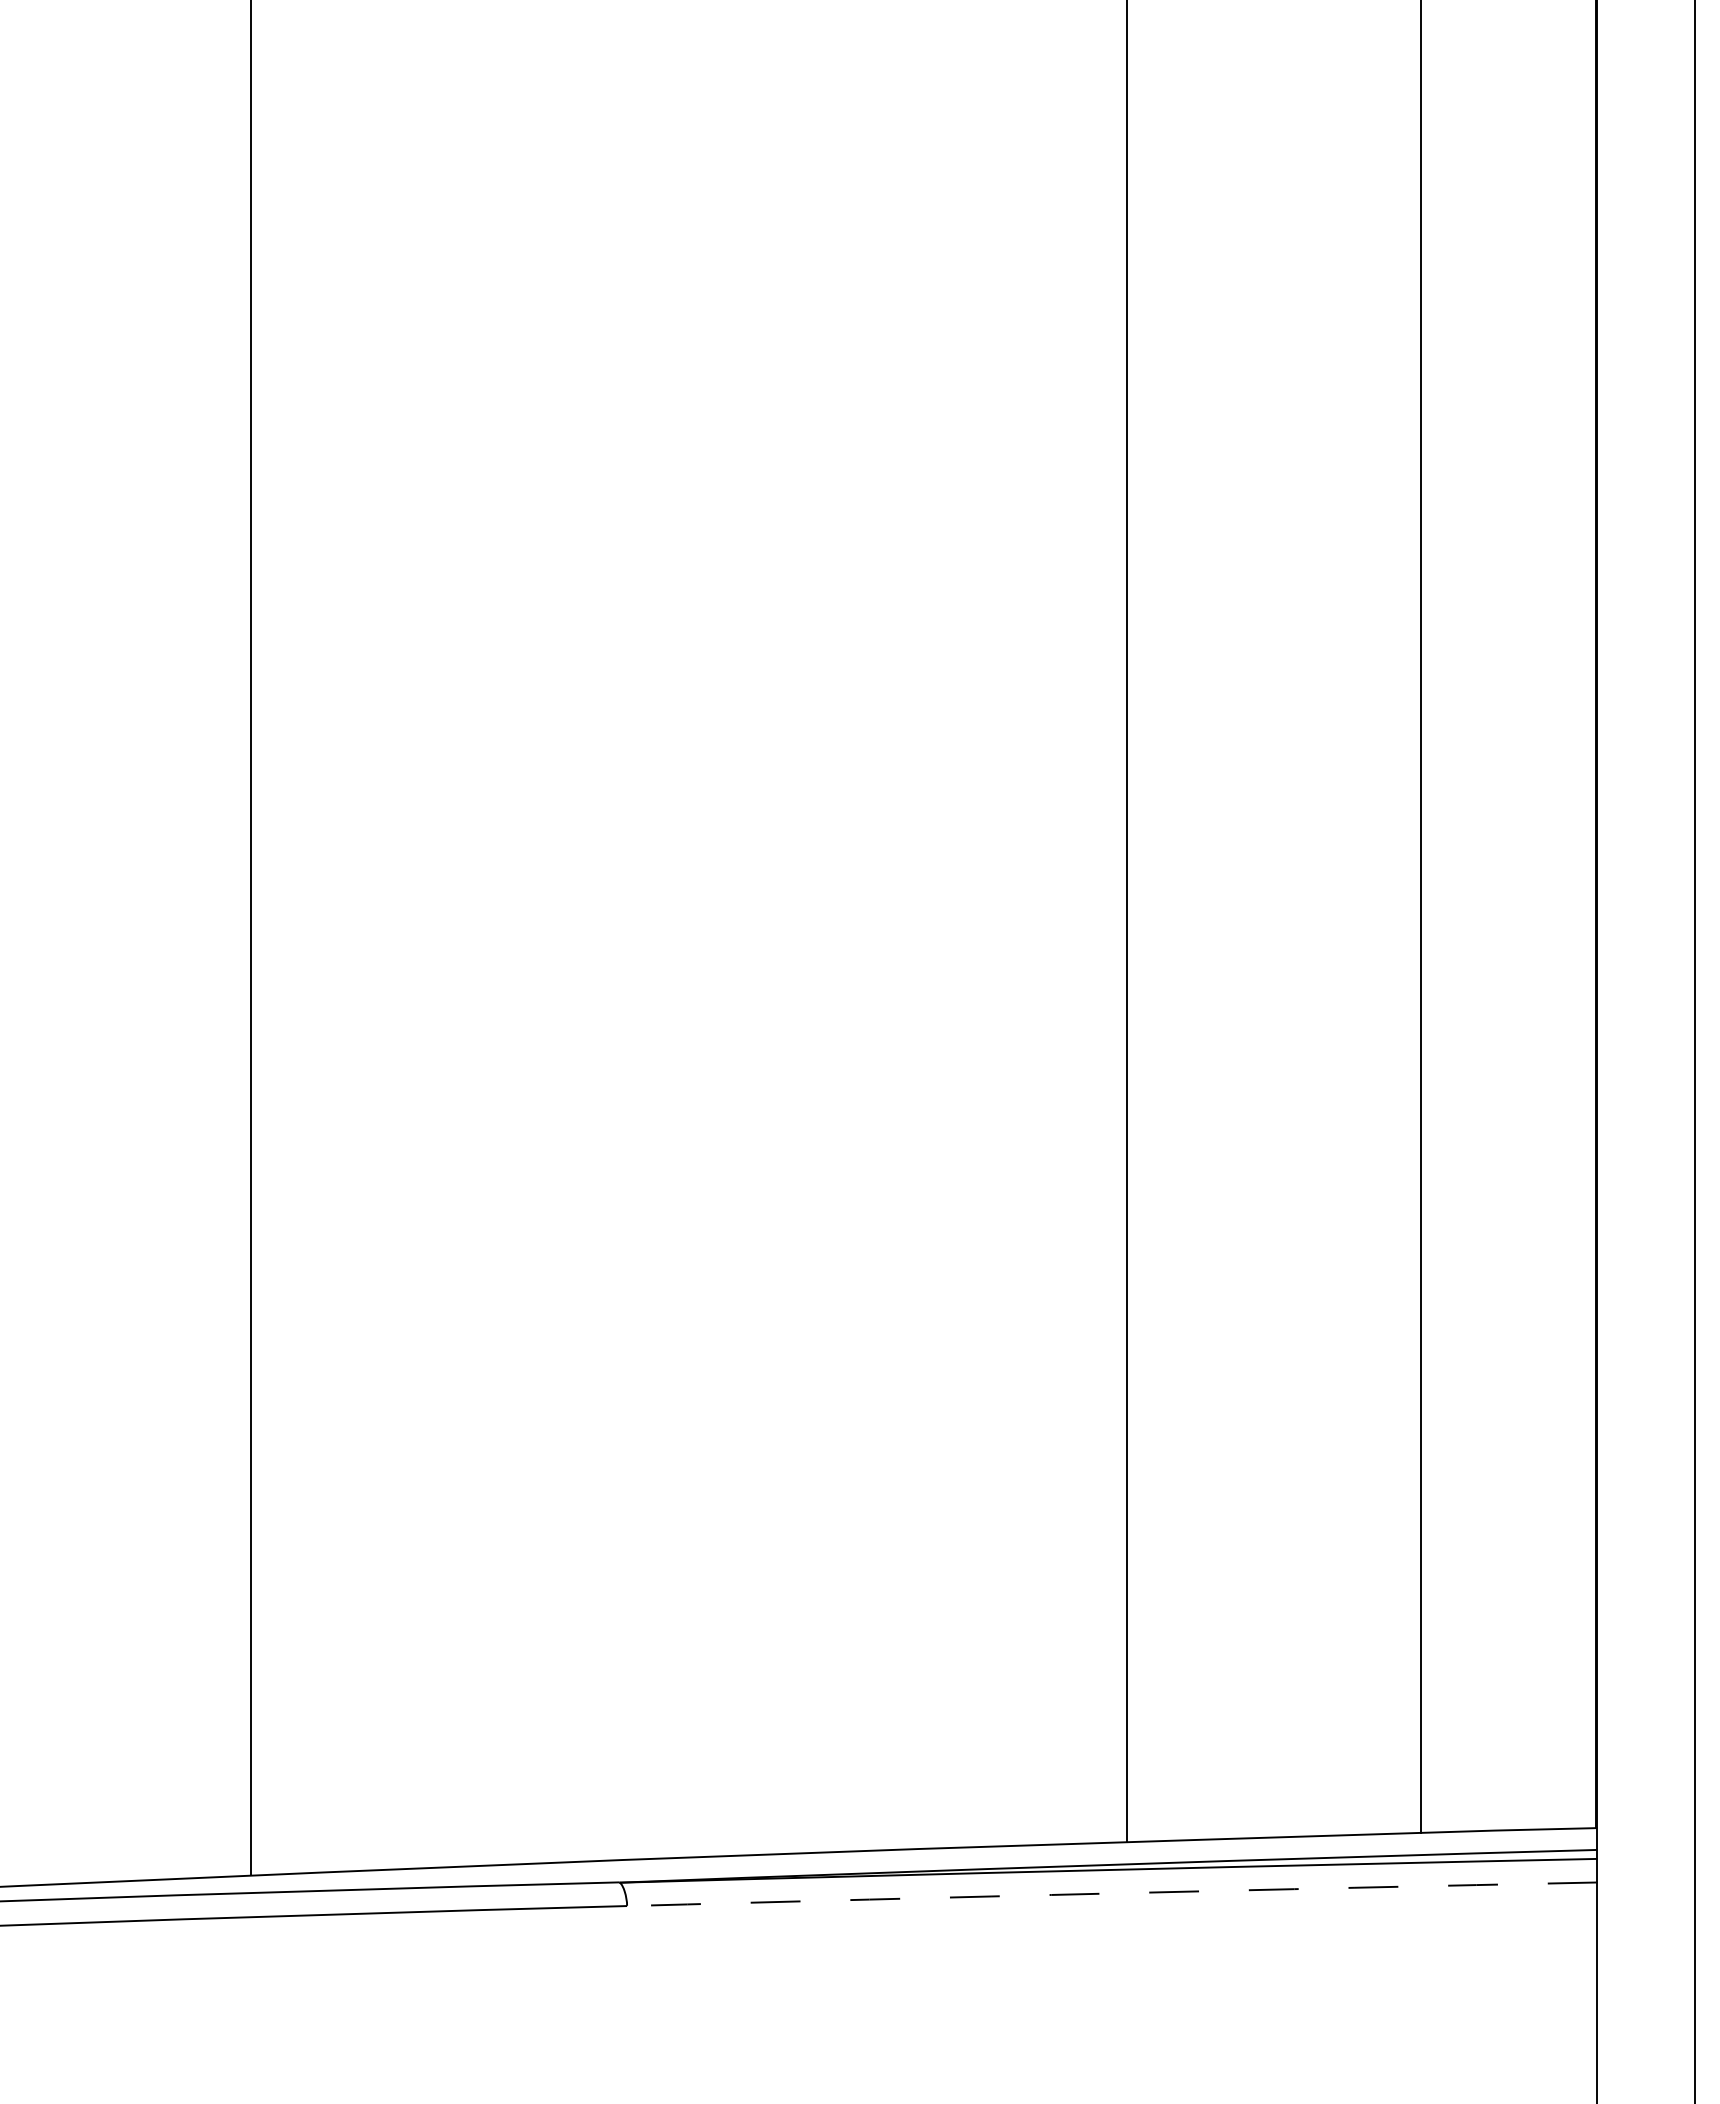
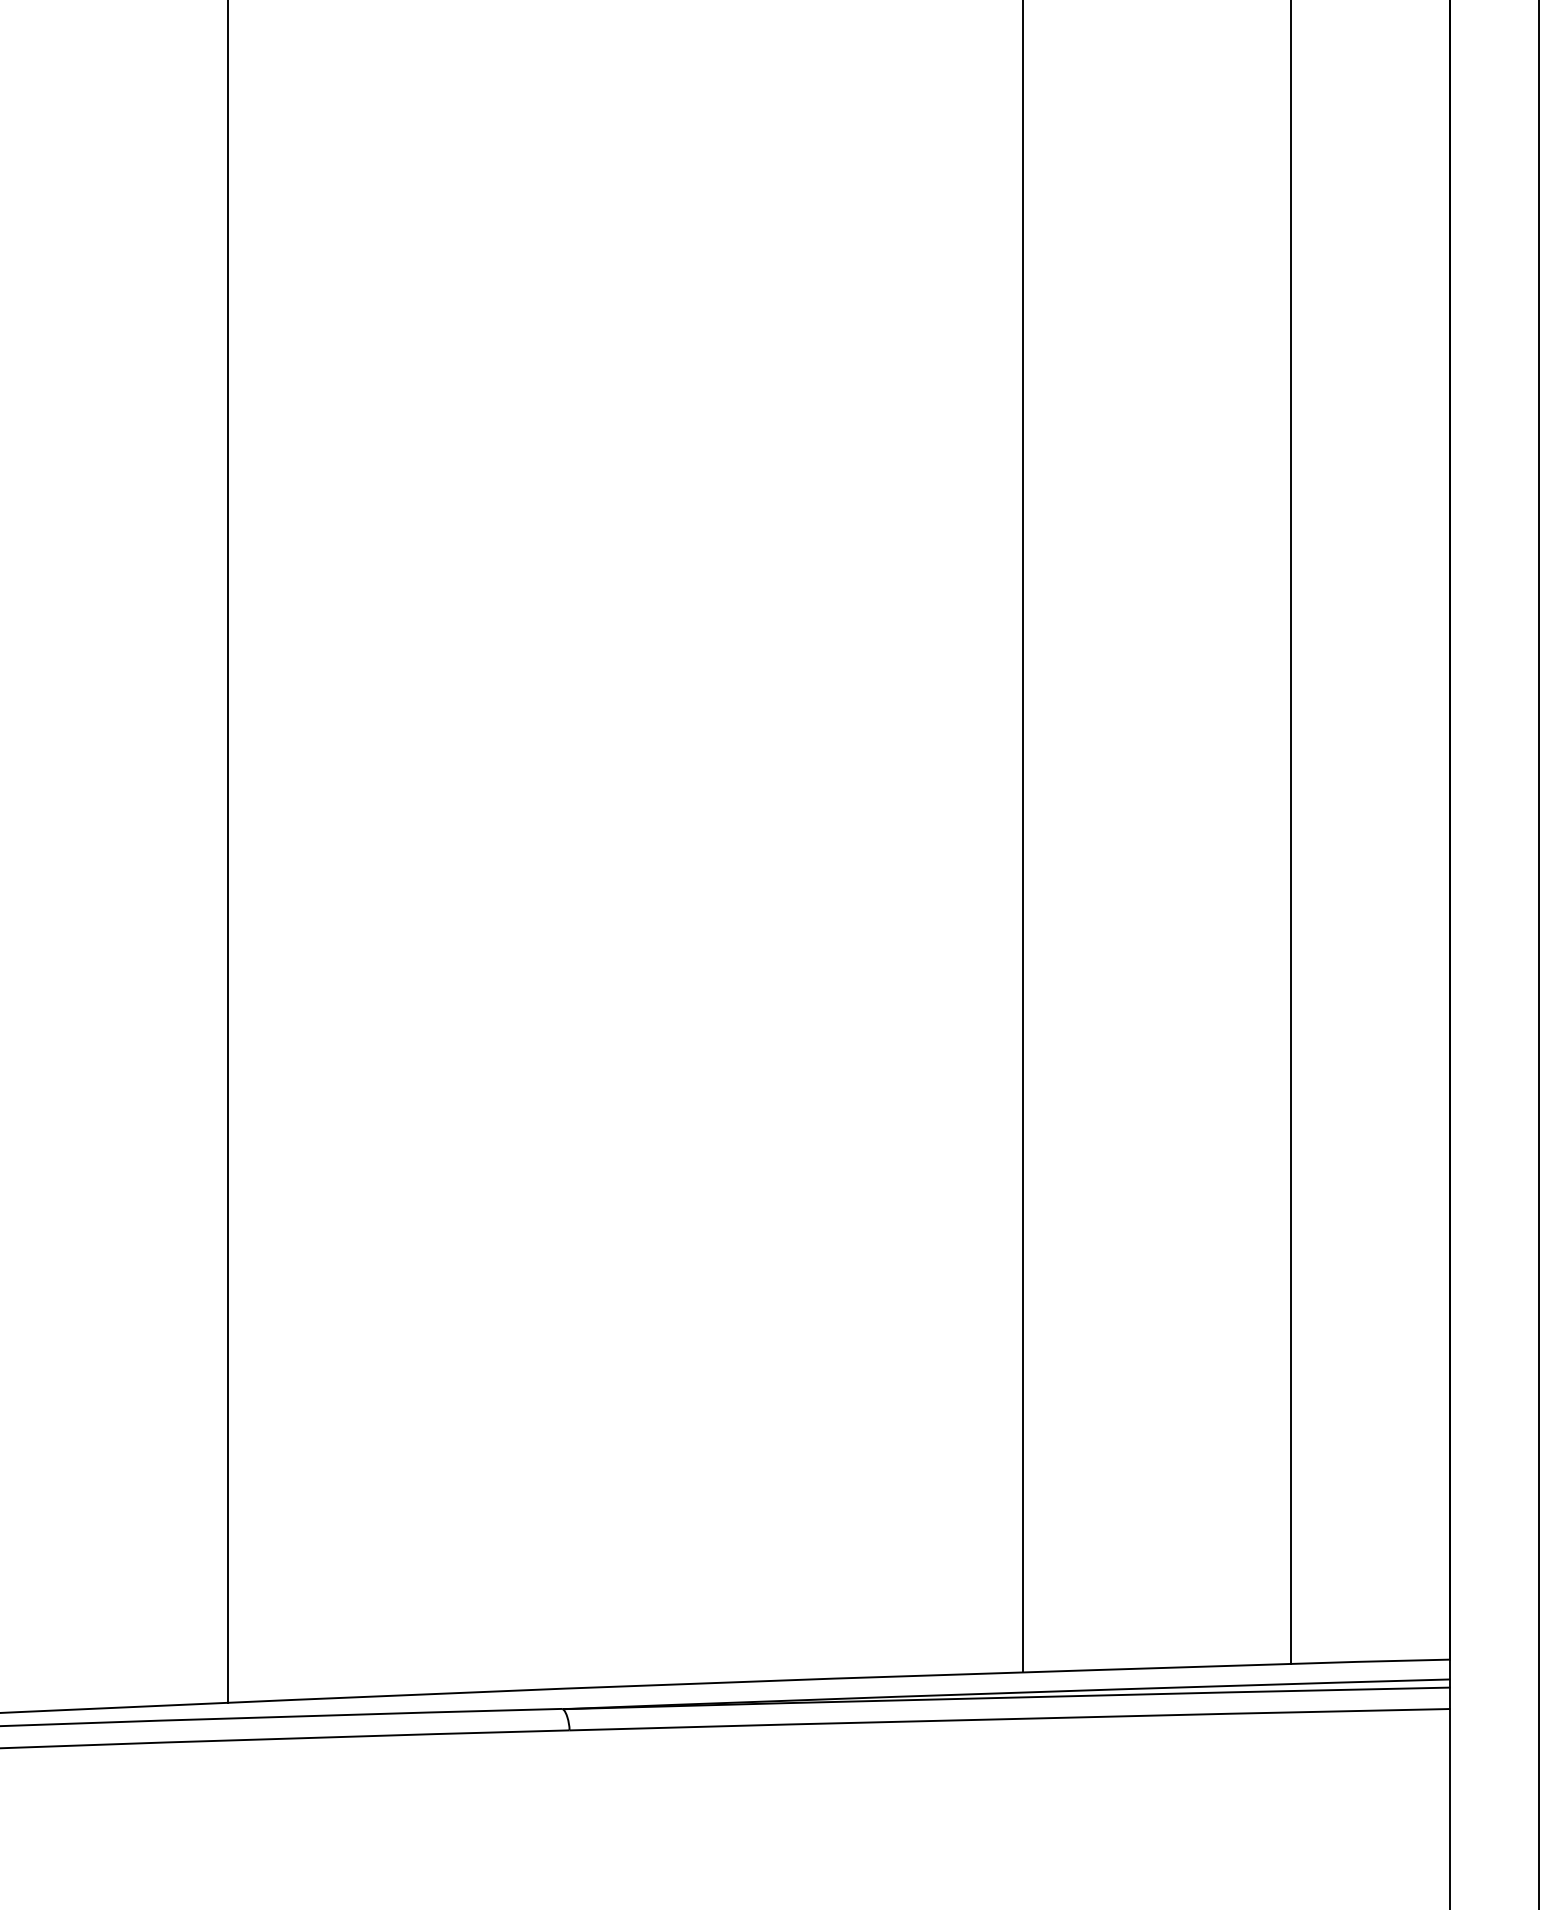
arc: (1112, 1893) -> (1010, 1718), dashed -> solid

